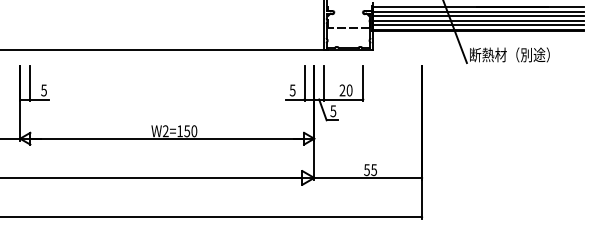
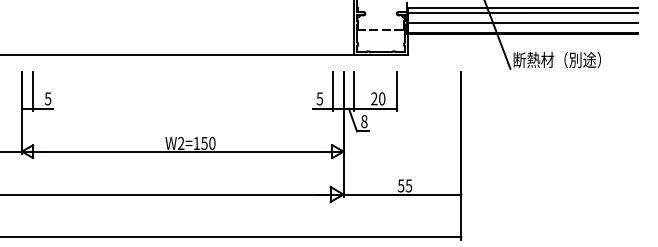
line: (478, 16) -> (523, 17), removed
line: (478, 25) -> (523, 27), removed
text: (333, 111) -> (364, 121), 5 -> 8

